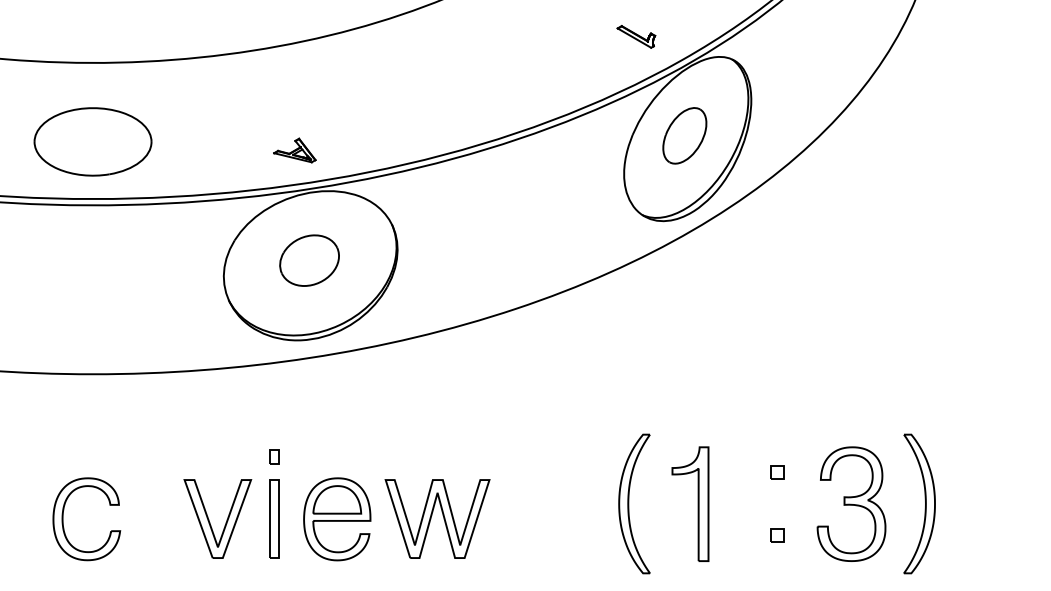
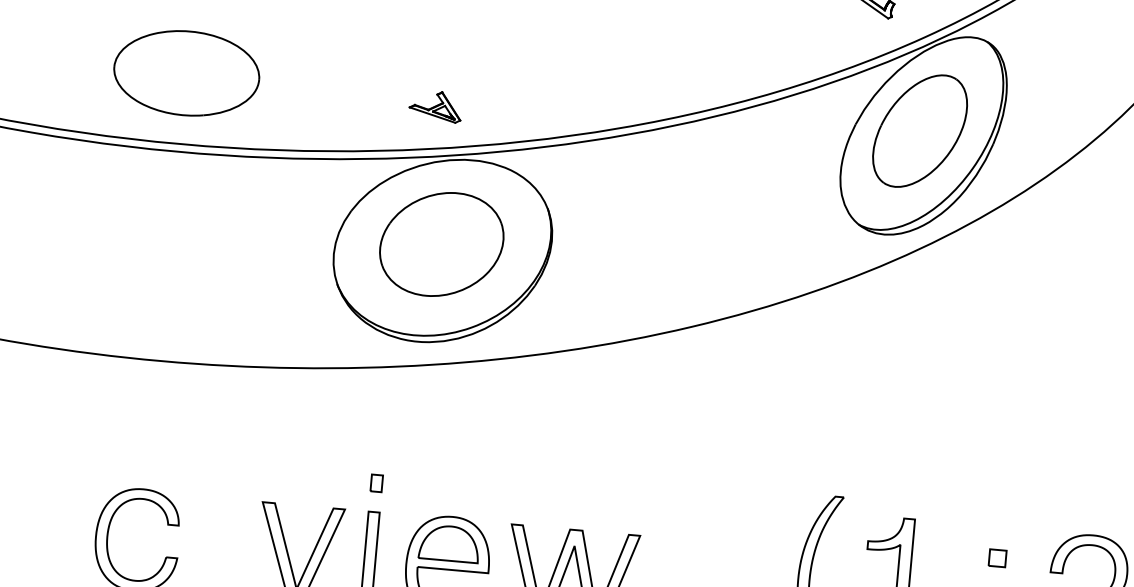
part: (684, 135) -> (919, 130), size x1.67
part: (309, 260) -> (441, 244), size x1.67

